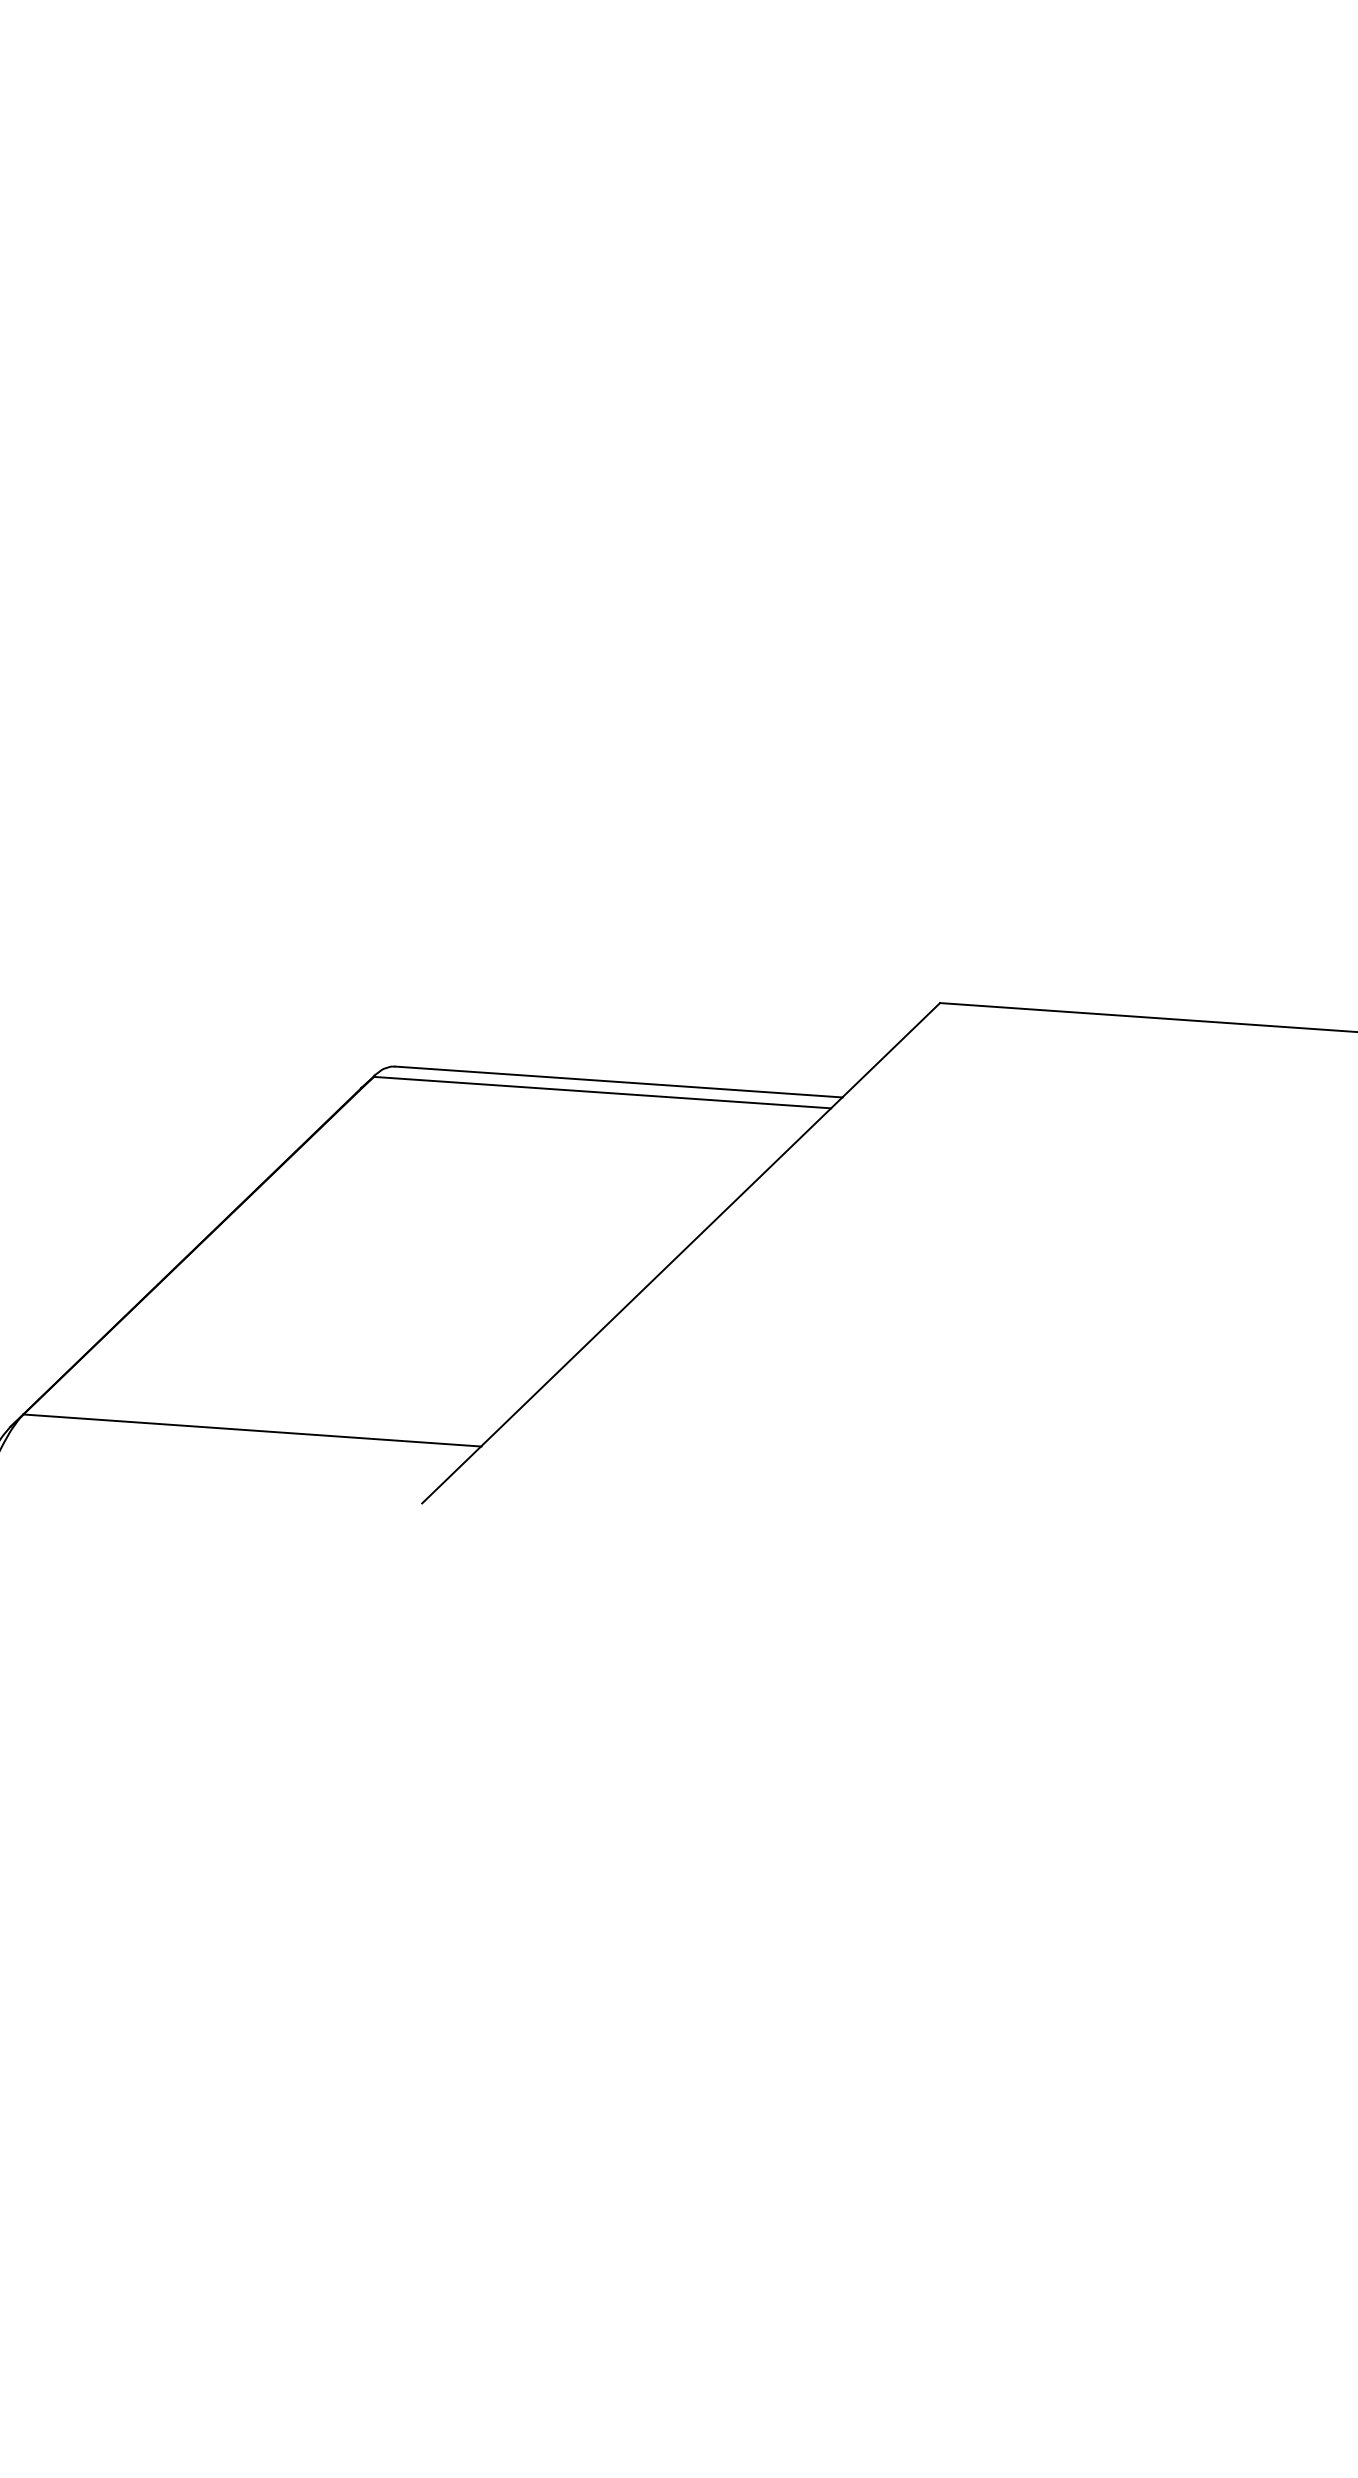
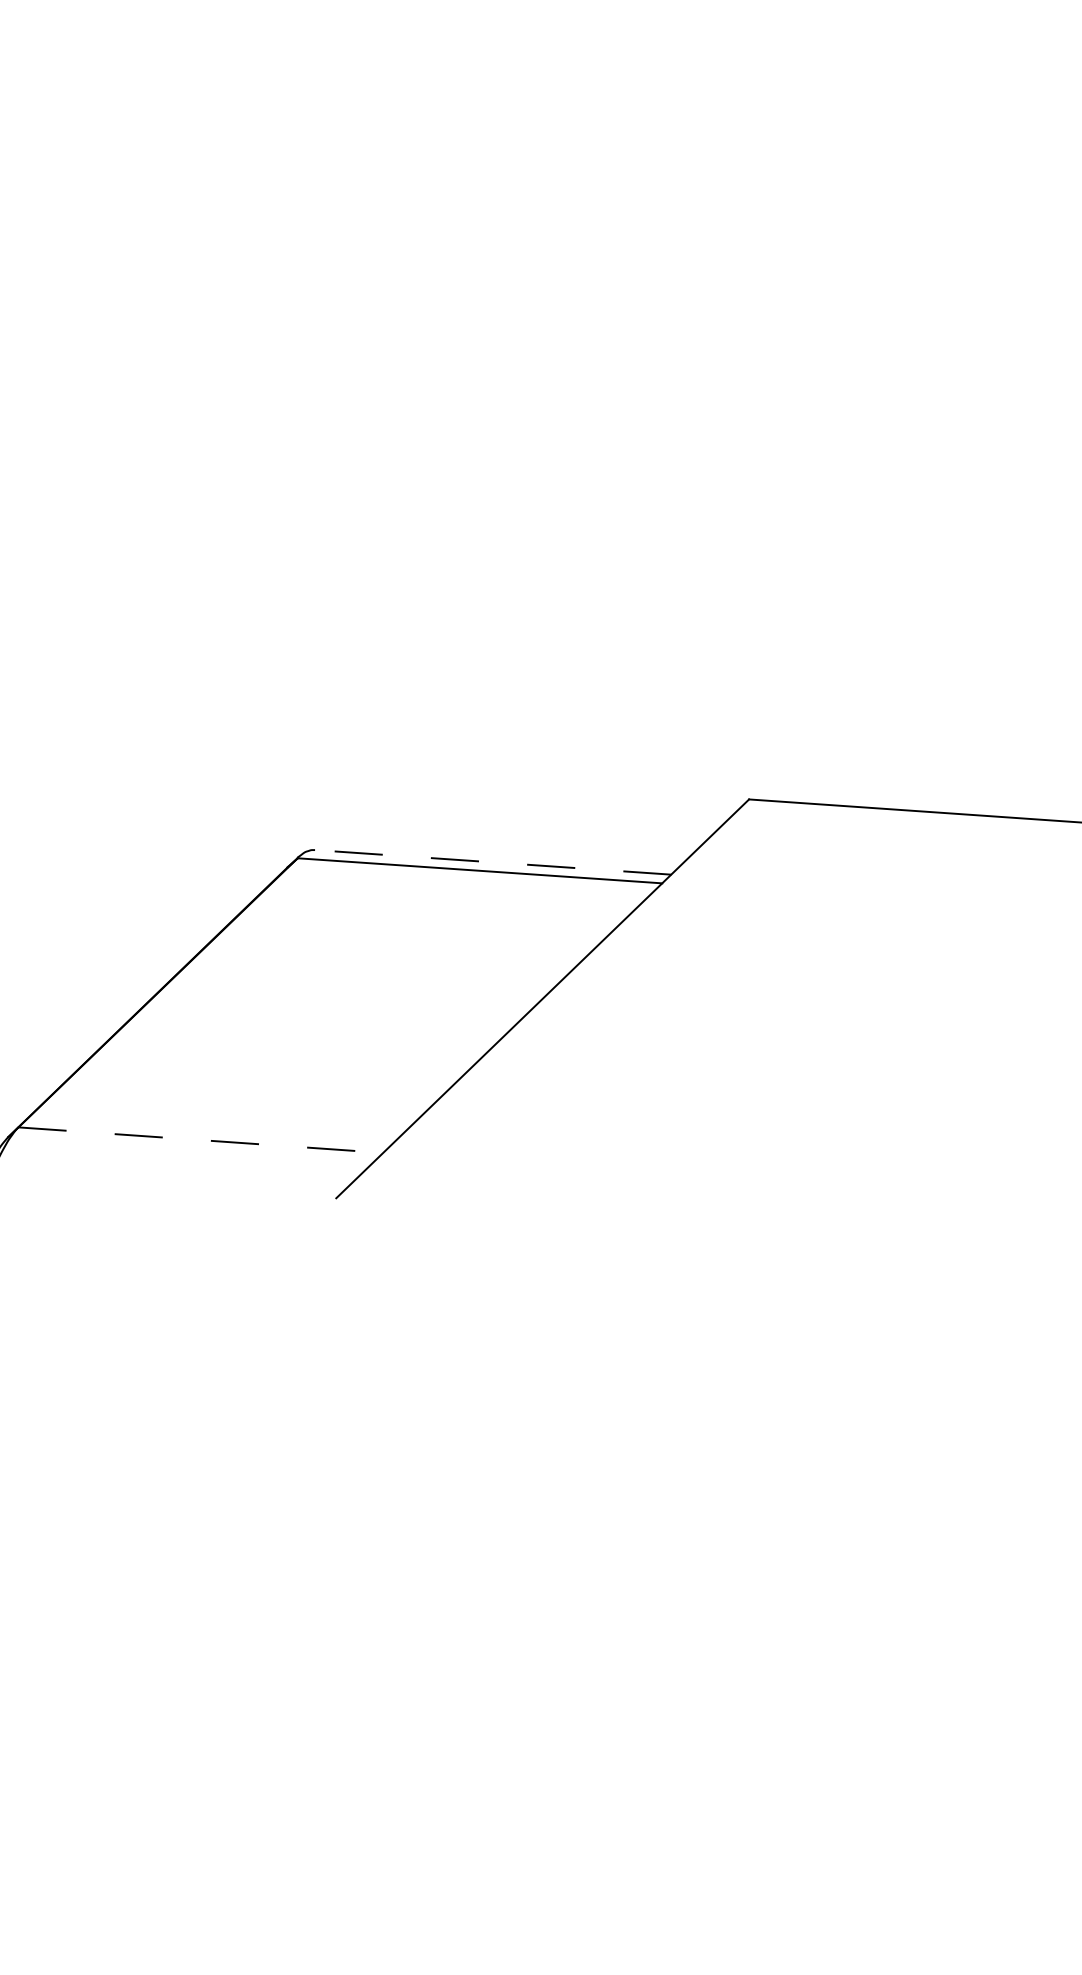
line: (618, 1082) -> (492, 862), solid -> dashed
line: (252, 1430) -> (201, 1140), solid -> dashed

